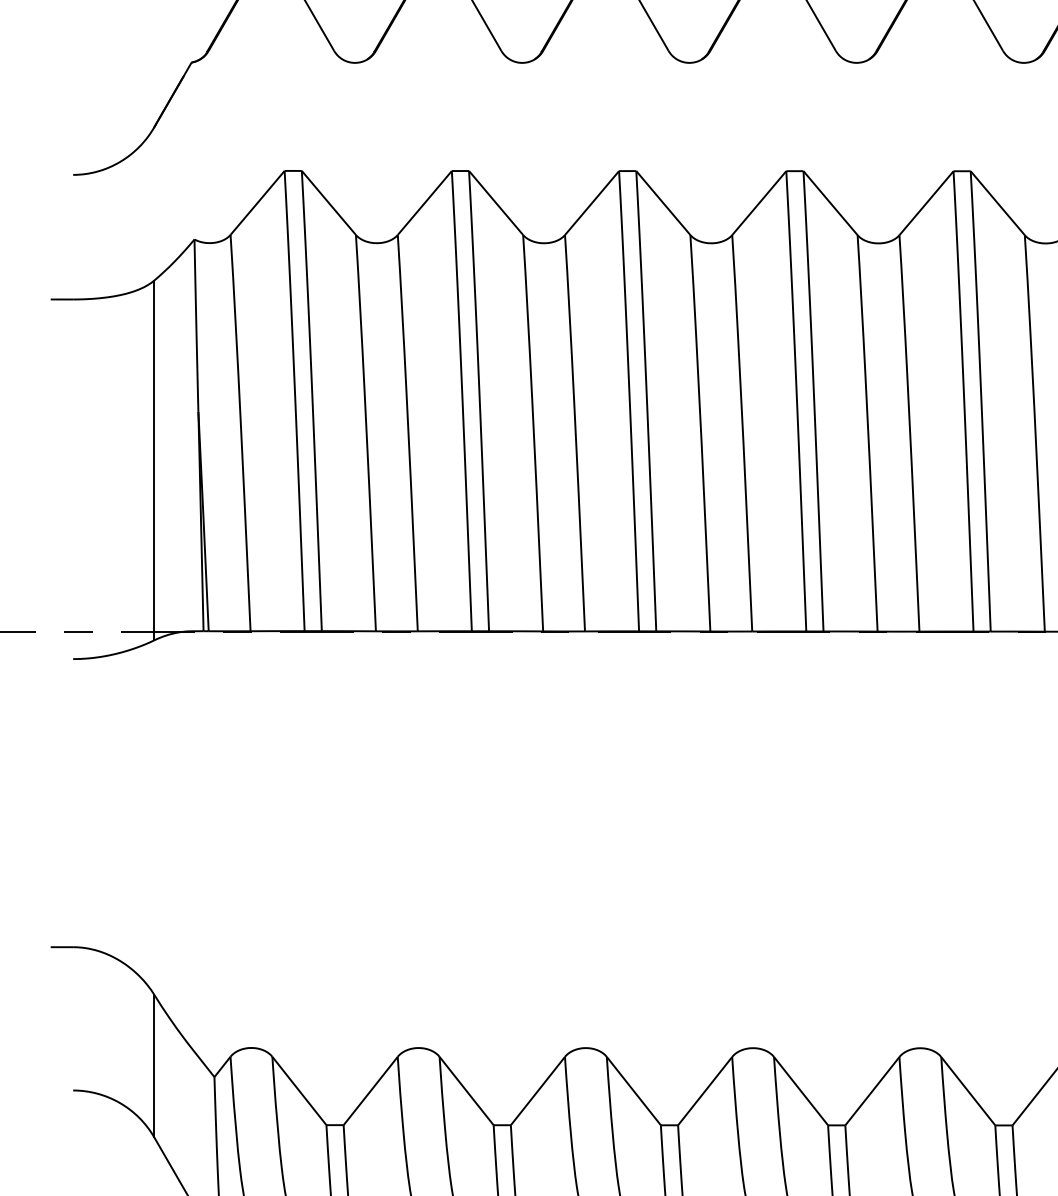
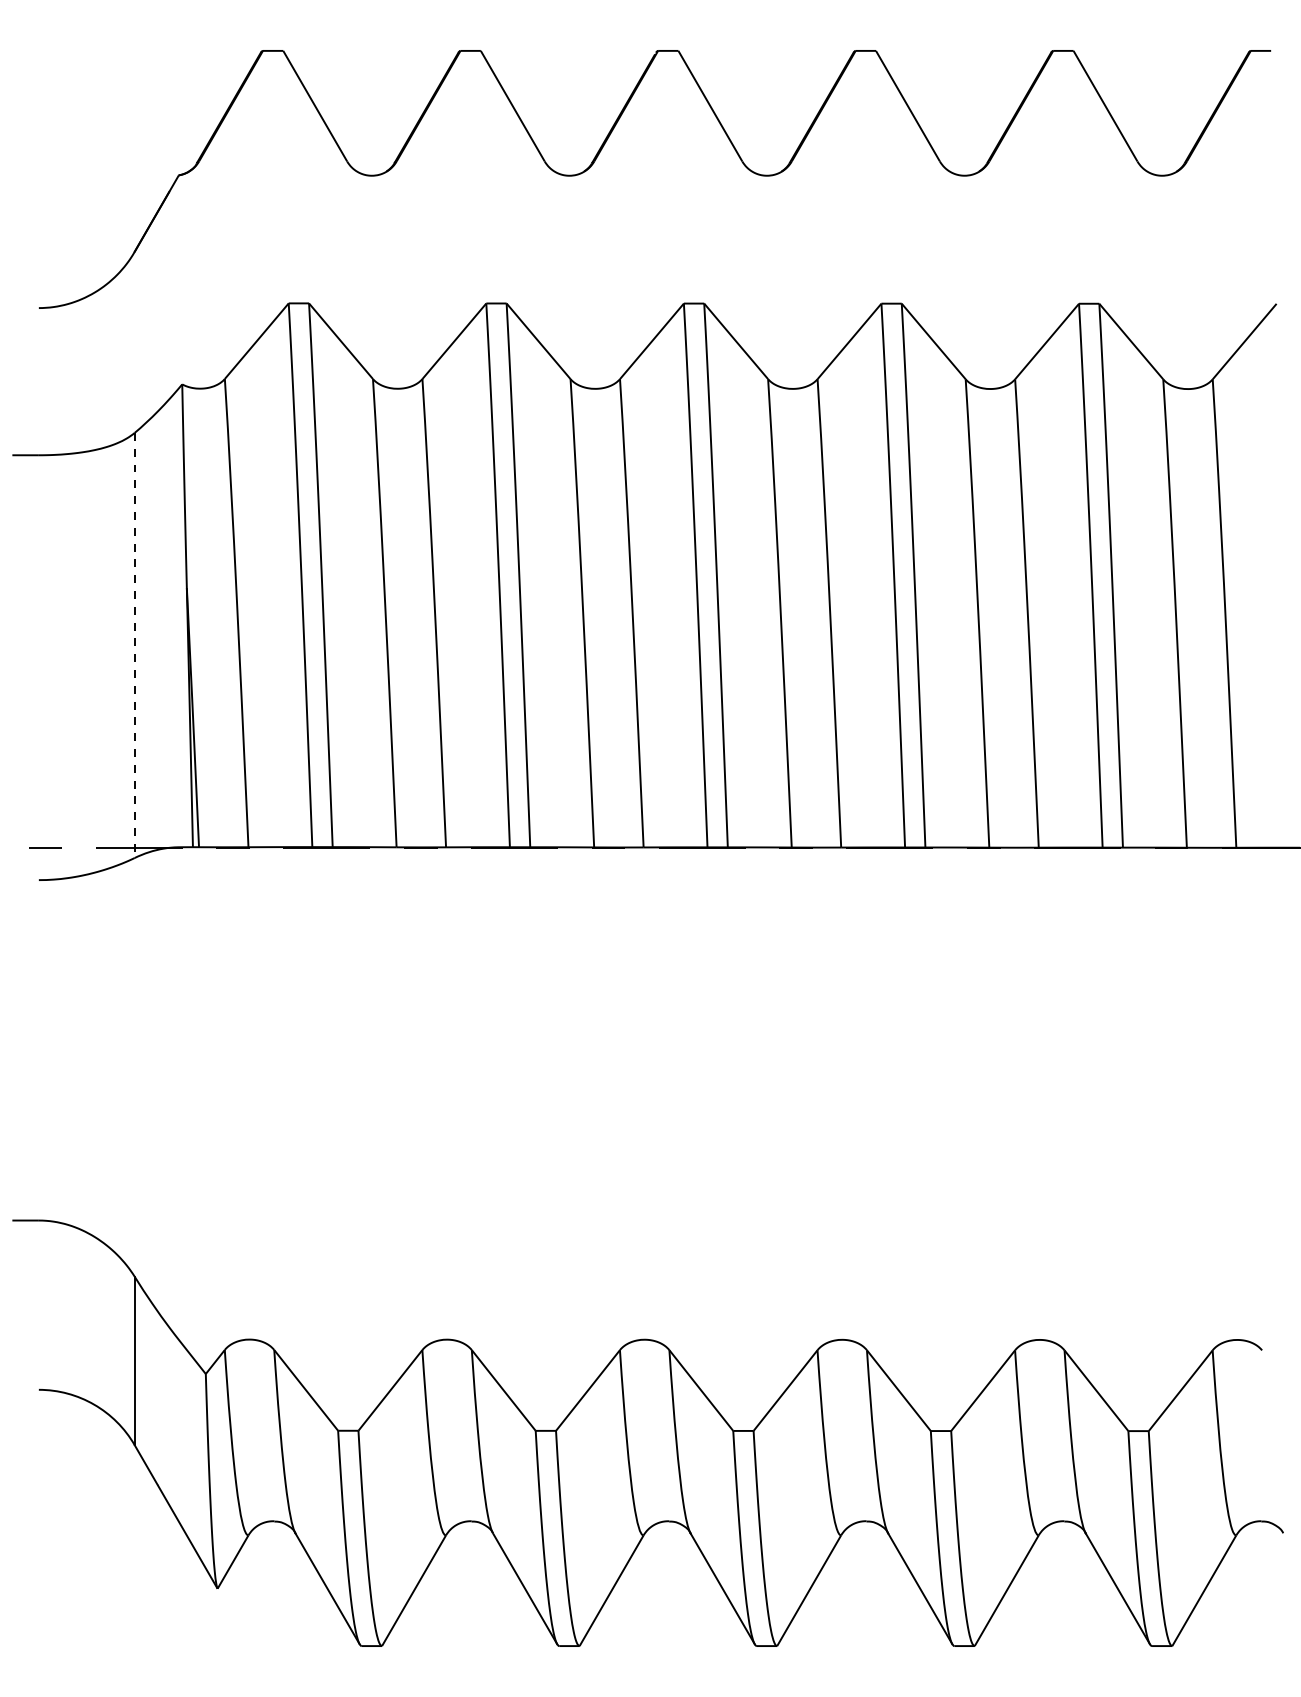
line: (154, 460) -> (134, 645), solid -> dashed

